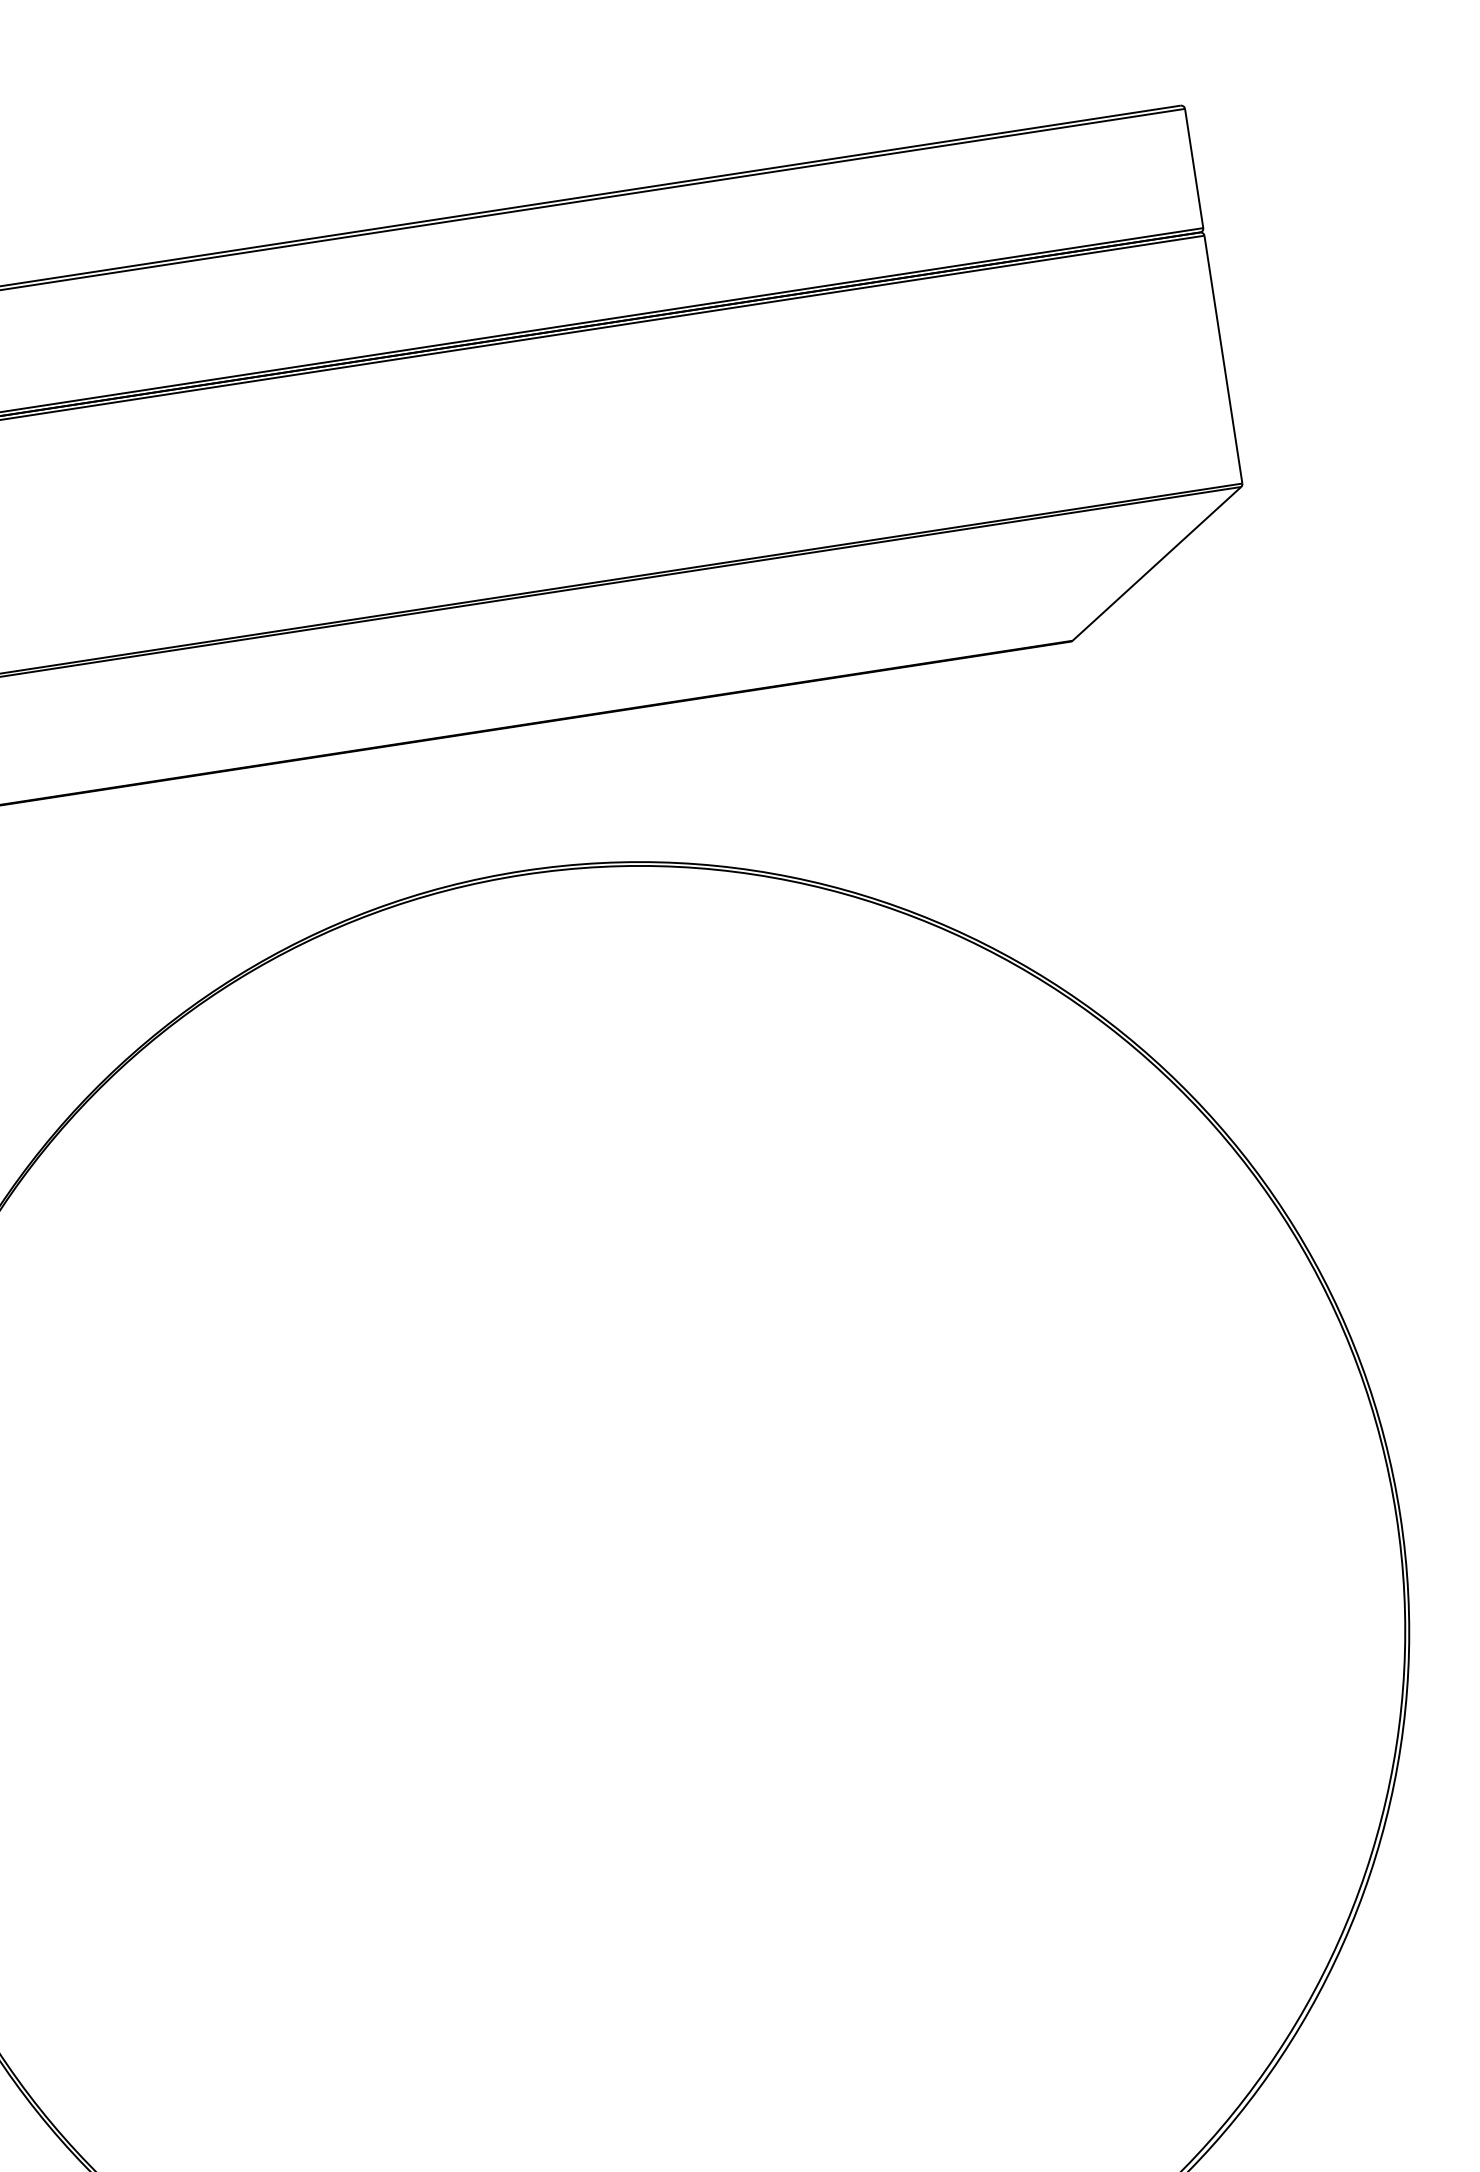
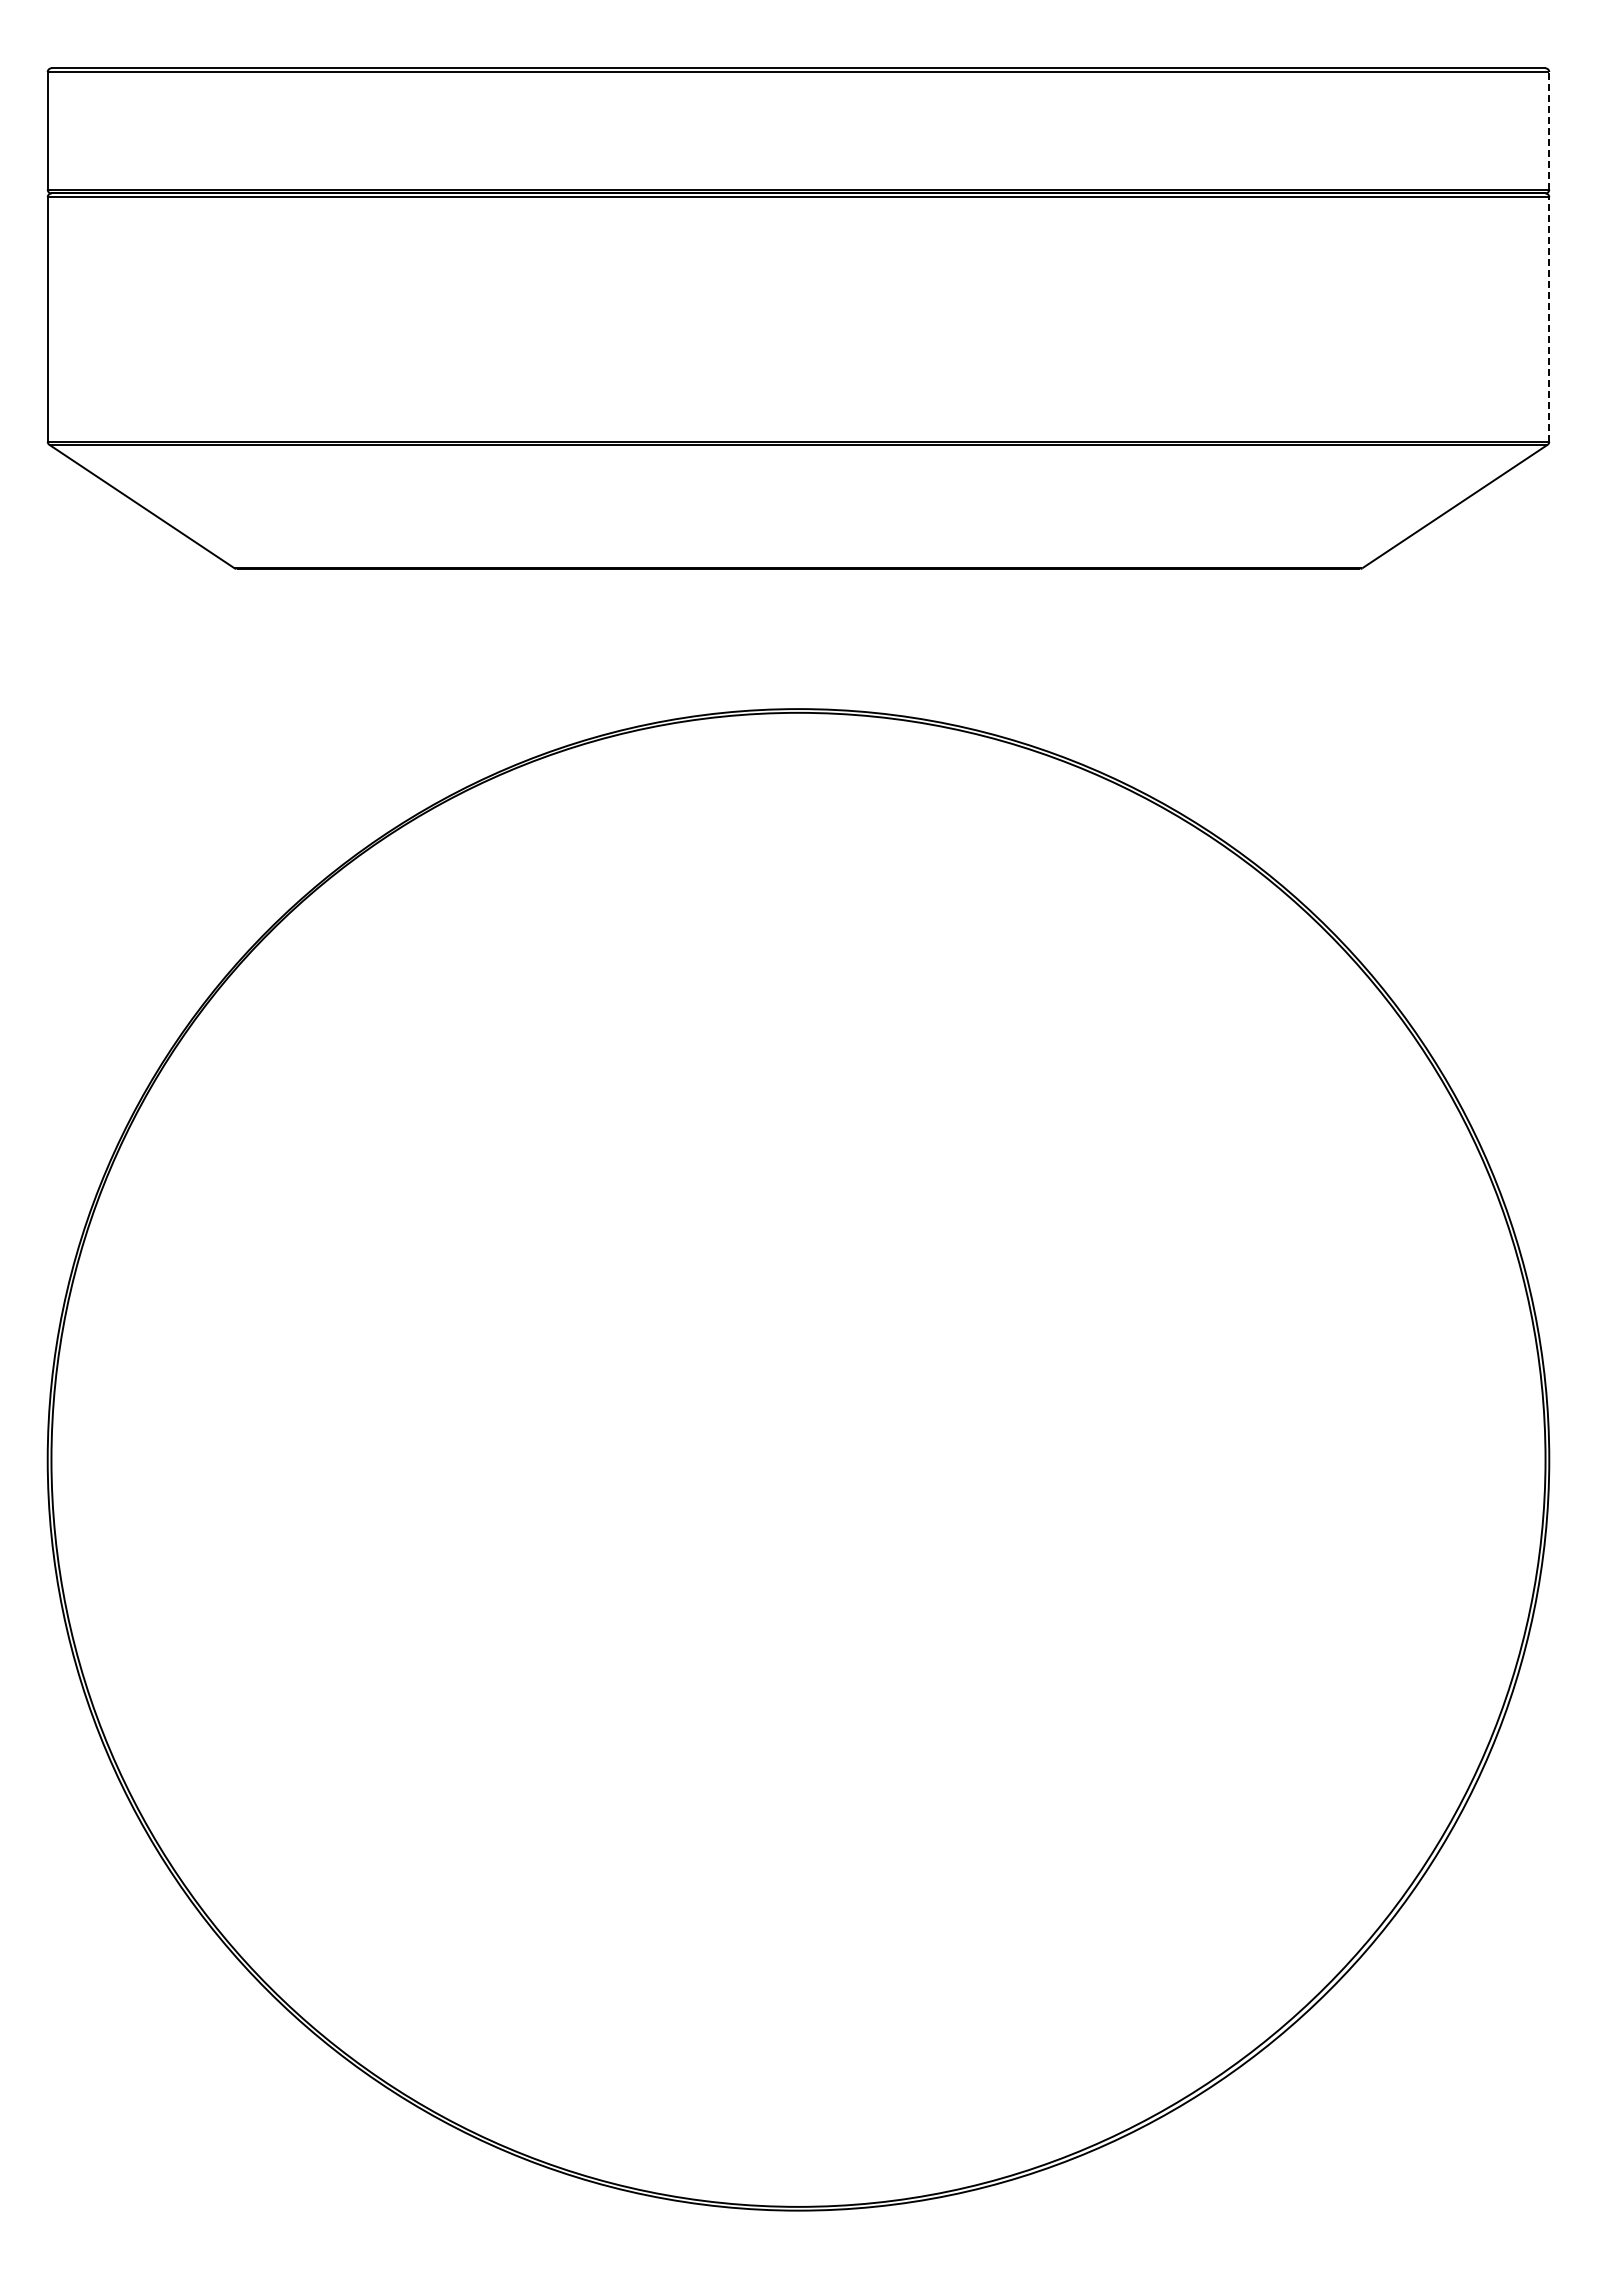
line: (1194, 168) -> (1549, 130), solid -> dashed
line: (1223, 358) -> (1549, 318), solid -> dashed

